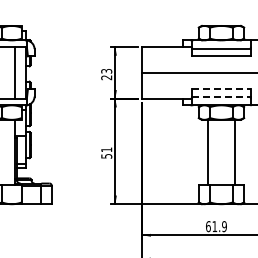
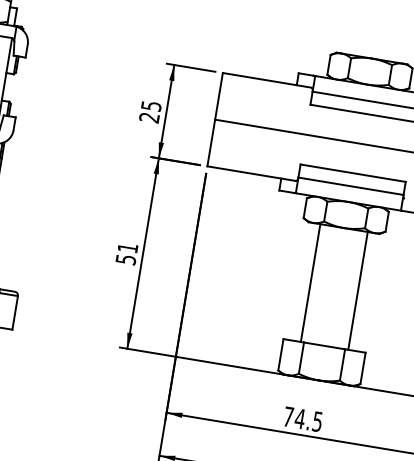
text: (106, 71) -> (150, 106), 23 -> 25
line: (221, 89) -> (353, 173), dashed -> solid
line: (221, 96) -> (351, 185), dashed -> solid
text: (216, 226) -> (303, 419), 61.9 -> 74.5

